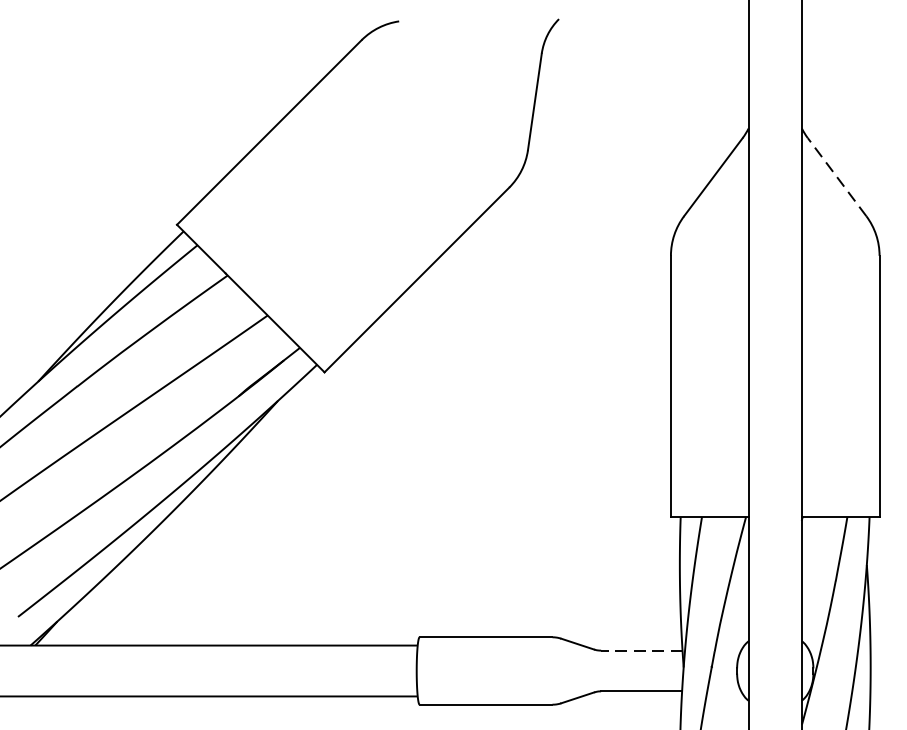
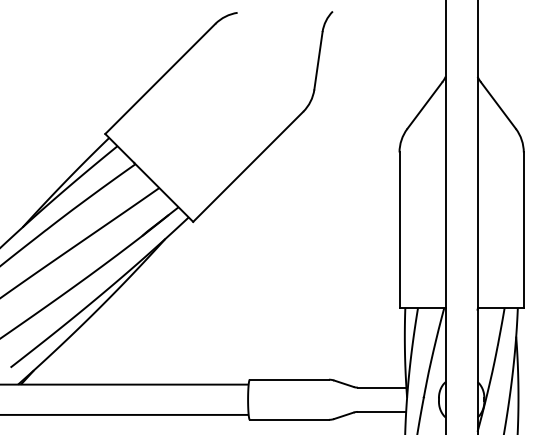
line: (837, 176) -> (498, 105), dashed -> solid
line: (640, 650) -> (381, 387), dashed -> solid

